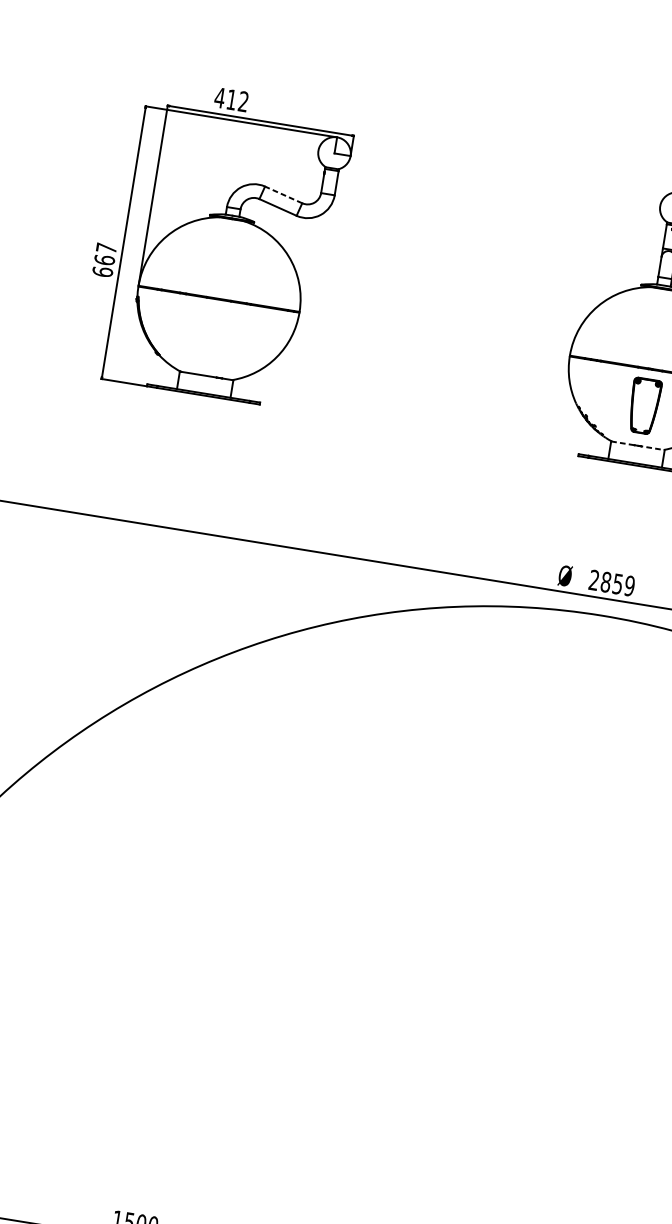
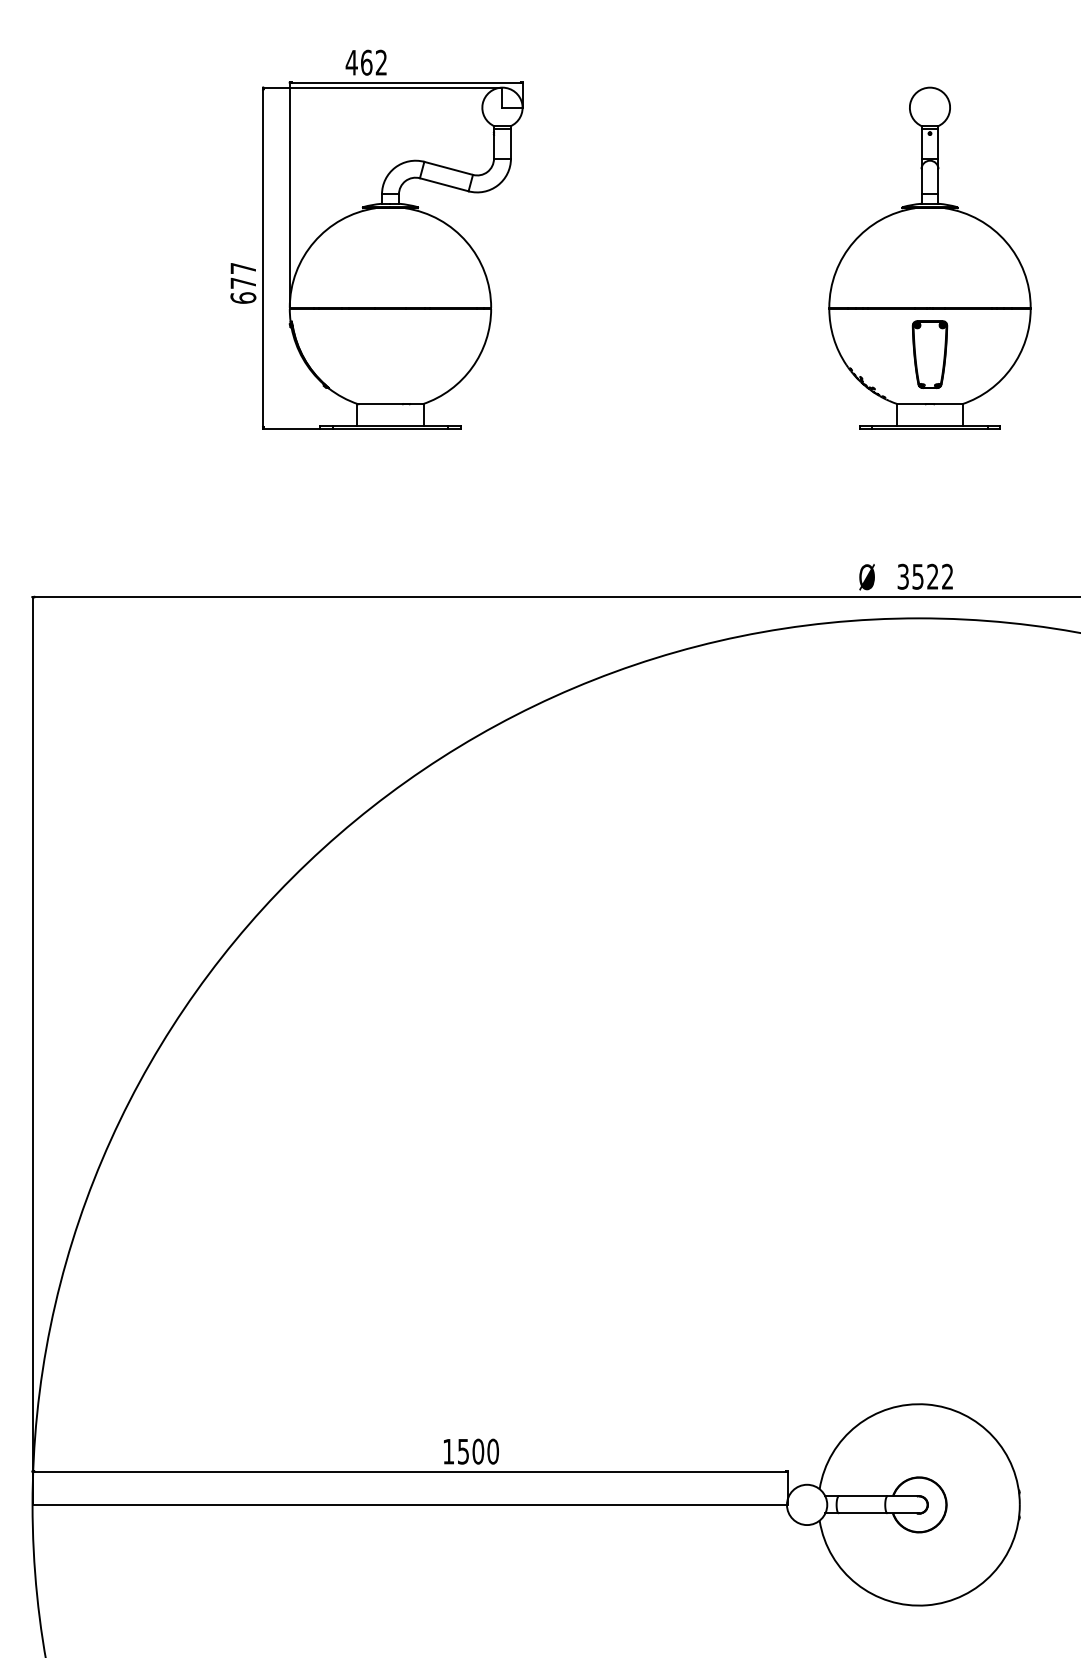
text: (231, 99) -> (366, 62), 412 -> 462
line: (283, 194) -> (448, 168), dashed -> solid
text: (104, 259) -> (243, 282), 667 -> 677
line: (638, 446) -> (930, 404), dashed -> solid
text: (612, 582) -> (925, 576), 2859 -> 3522

